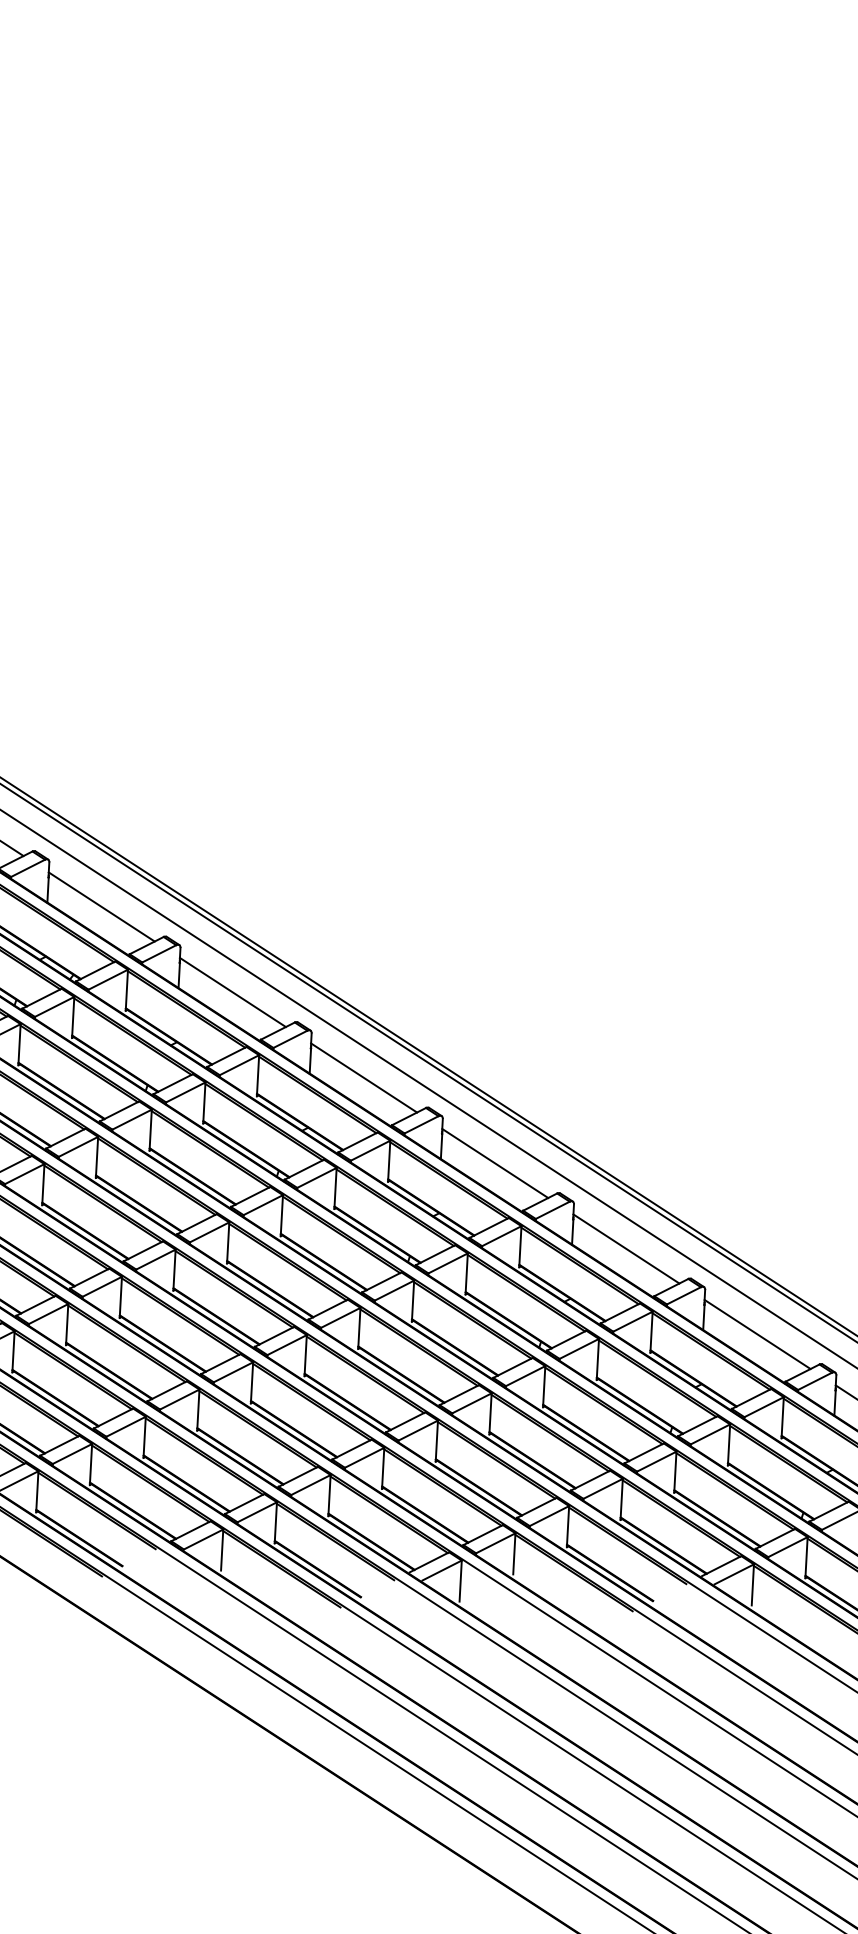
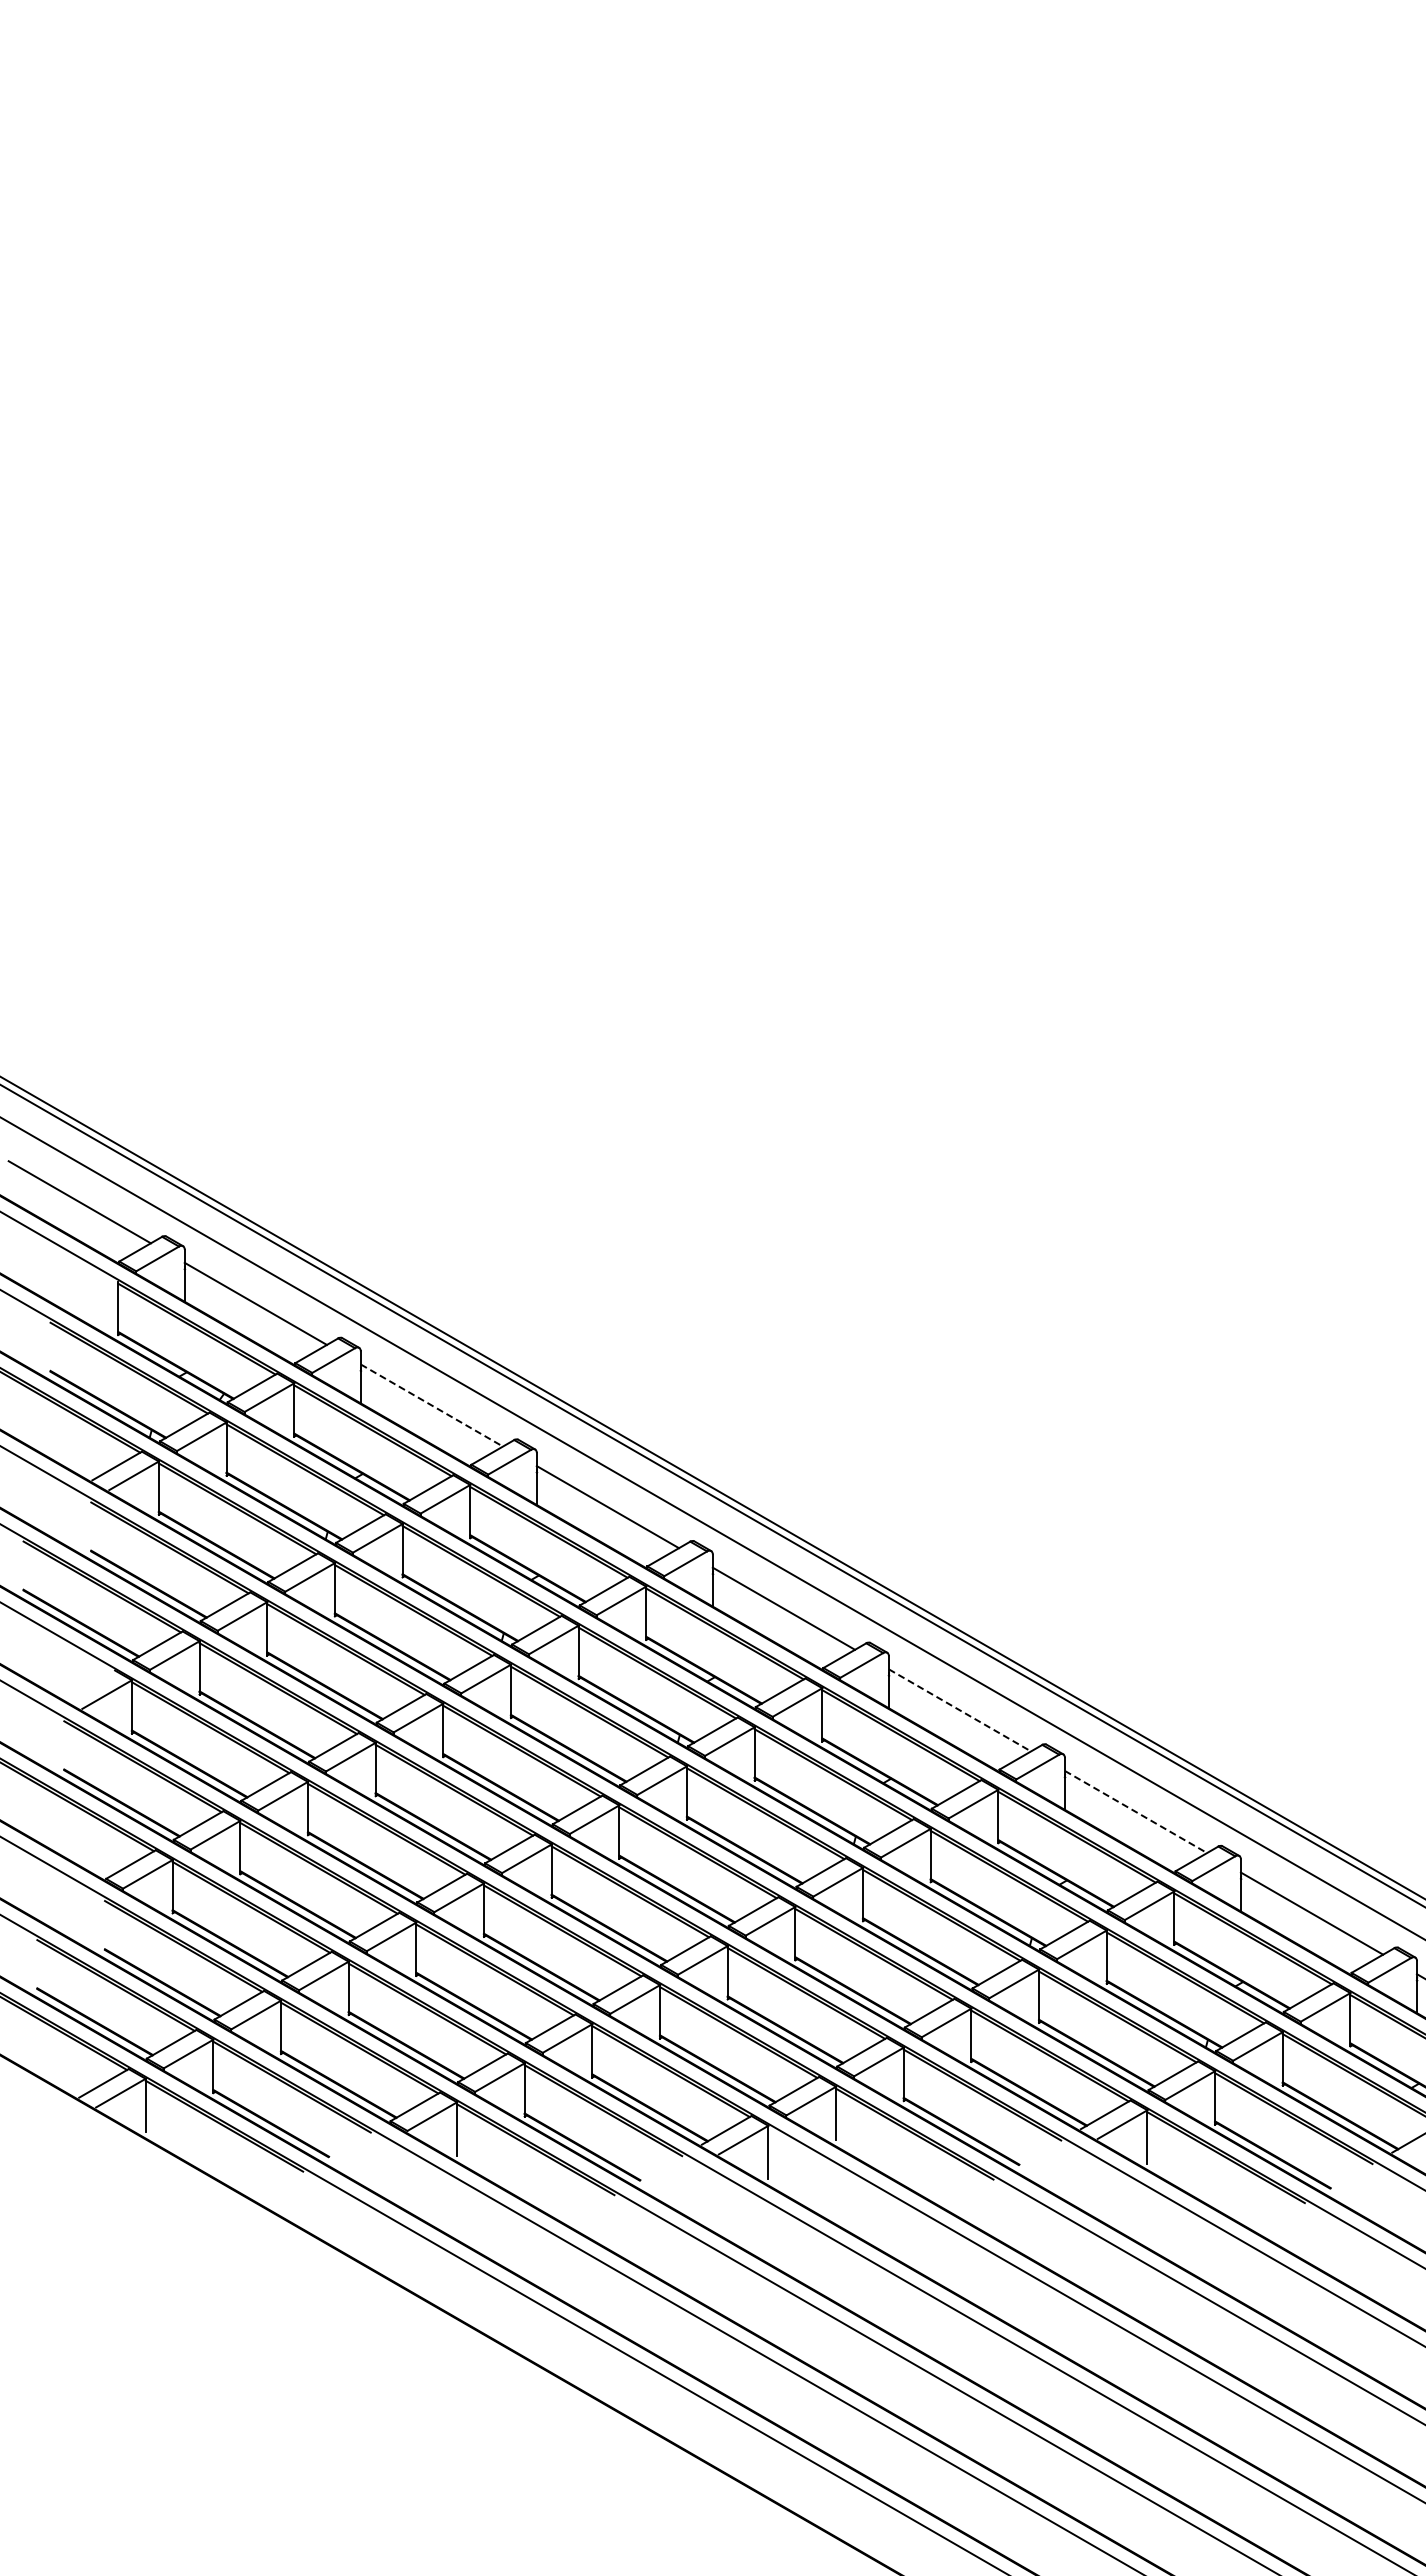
line: (233, 992) -> (432, 1405), solid -> dashed
line: (626, 1249) -> (960, 1710), solid -> dashed
line: (757, 1334) -> (1136, 1812), solid -> dashed

